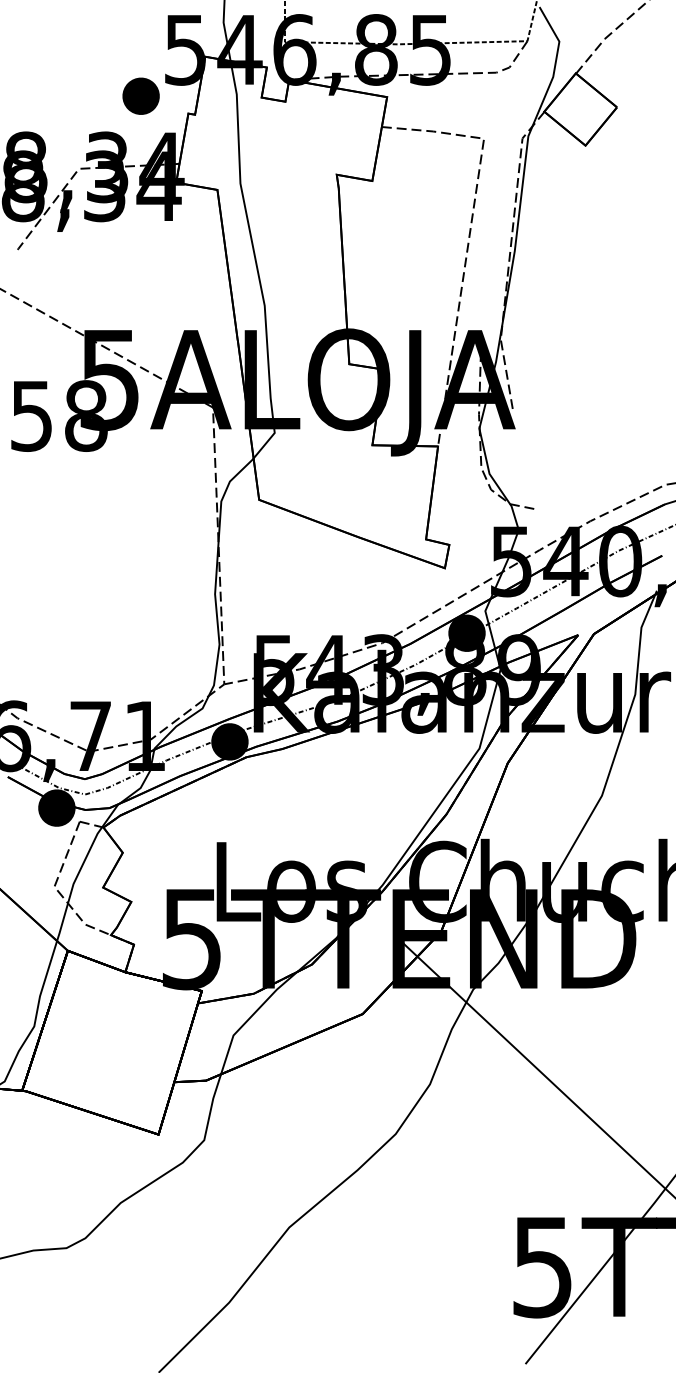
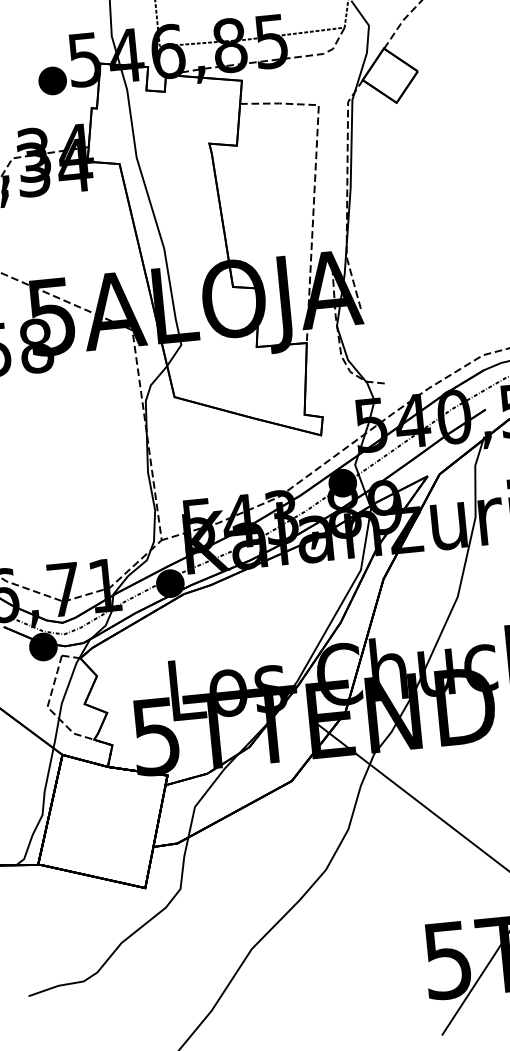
part: (140, 95) -> (52, 80), moved

